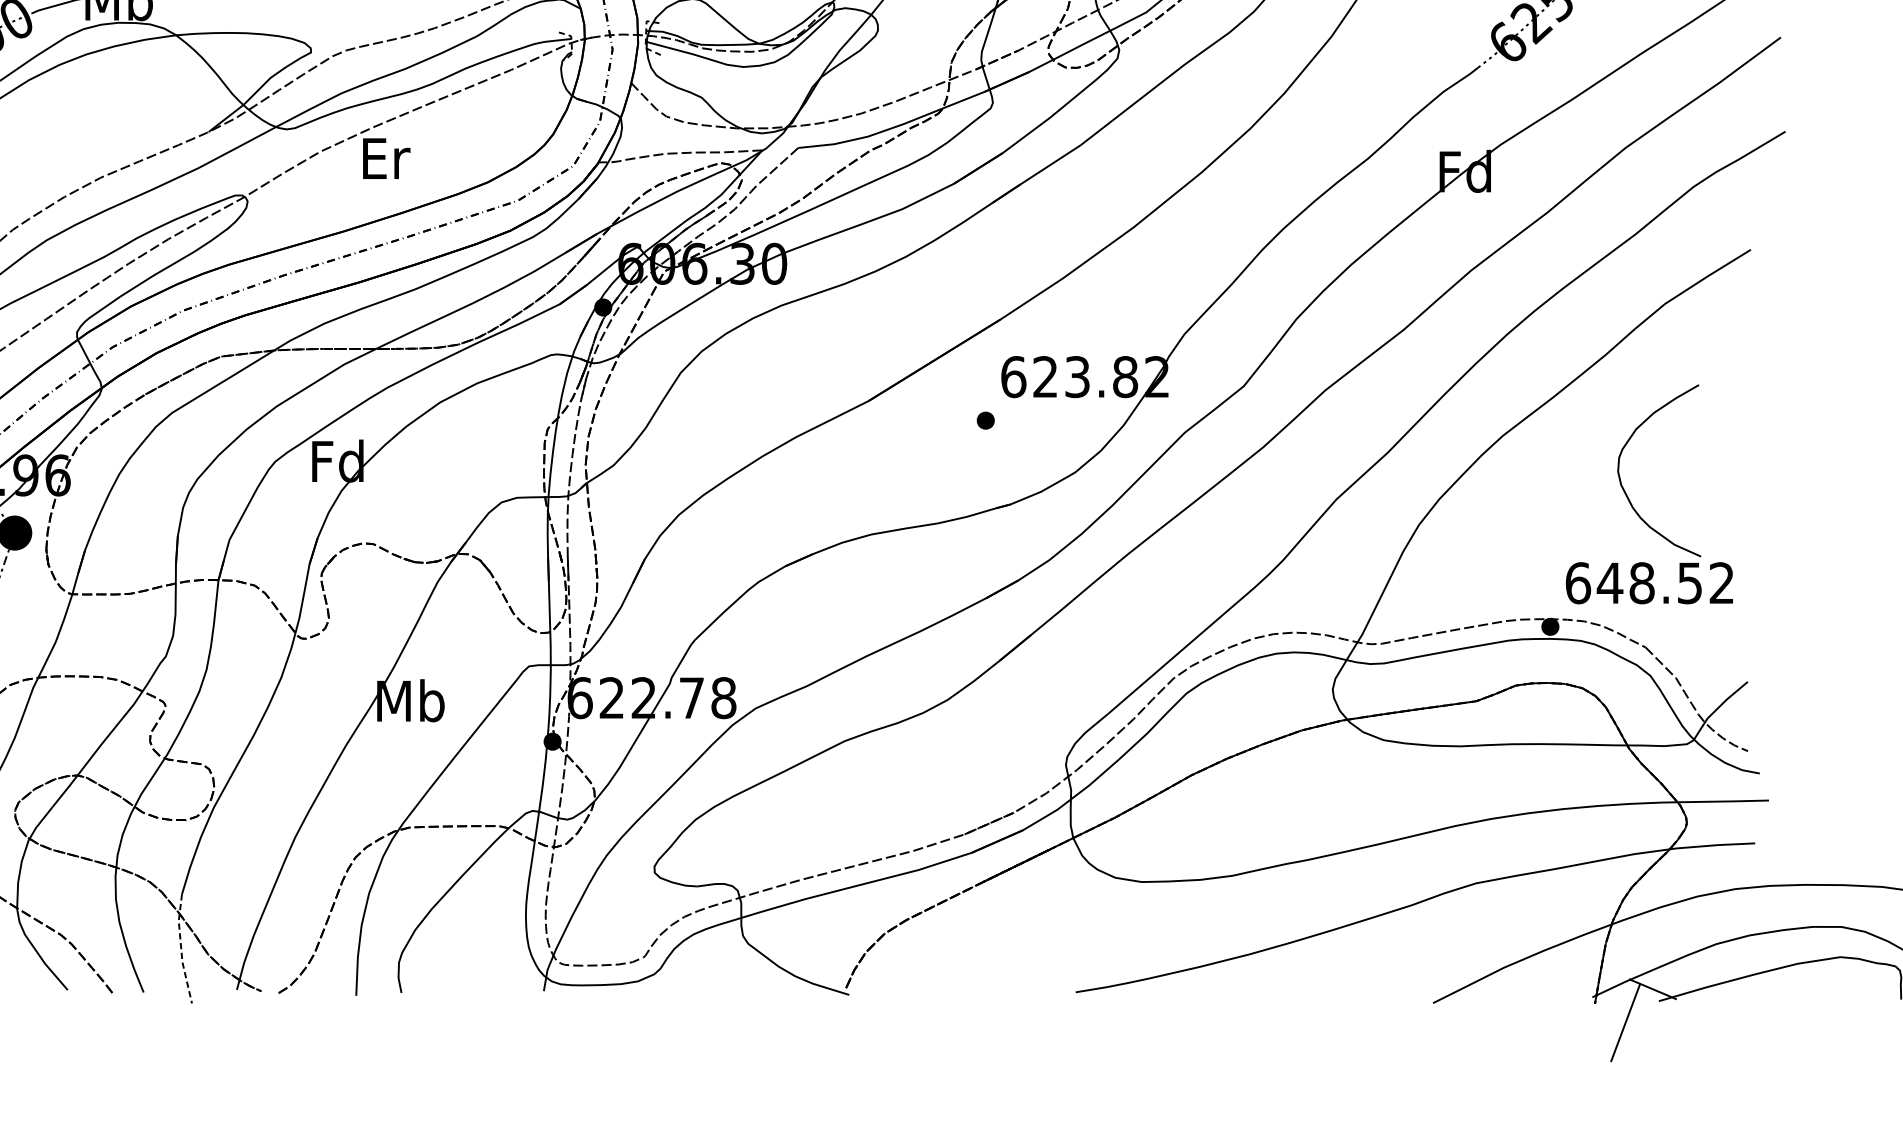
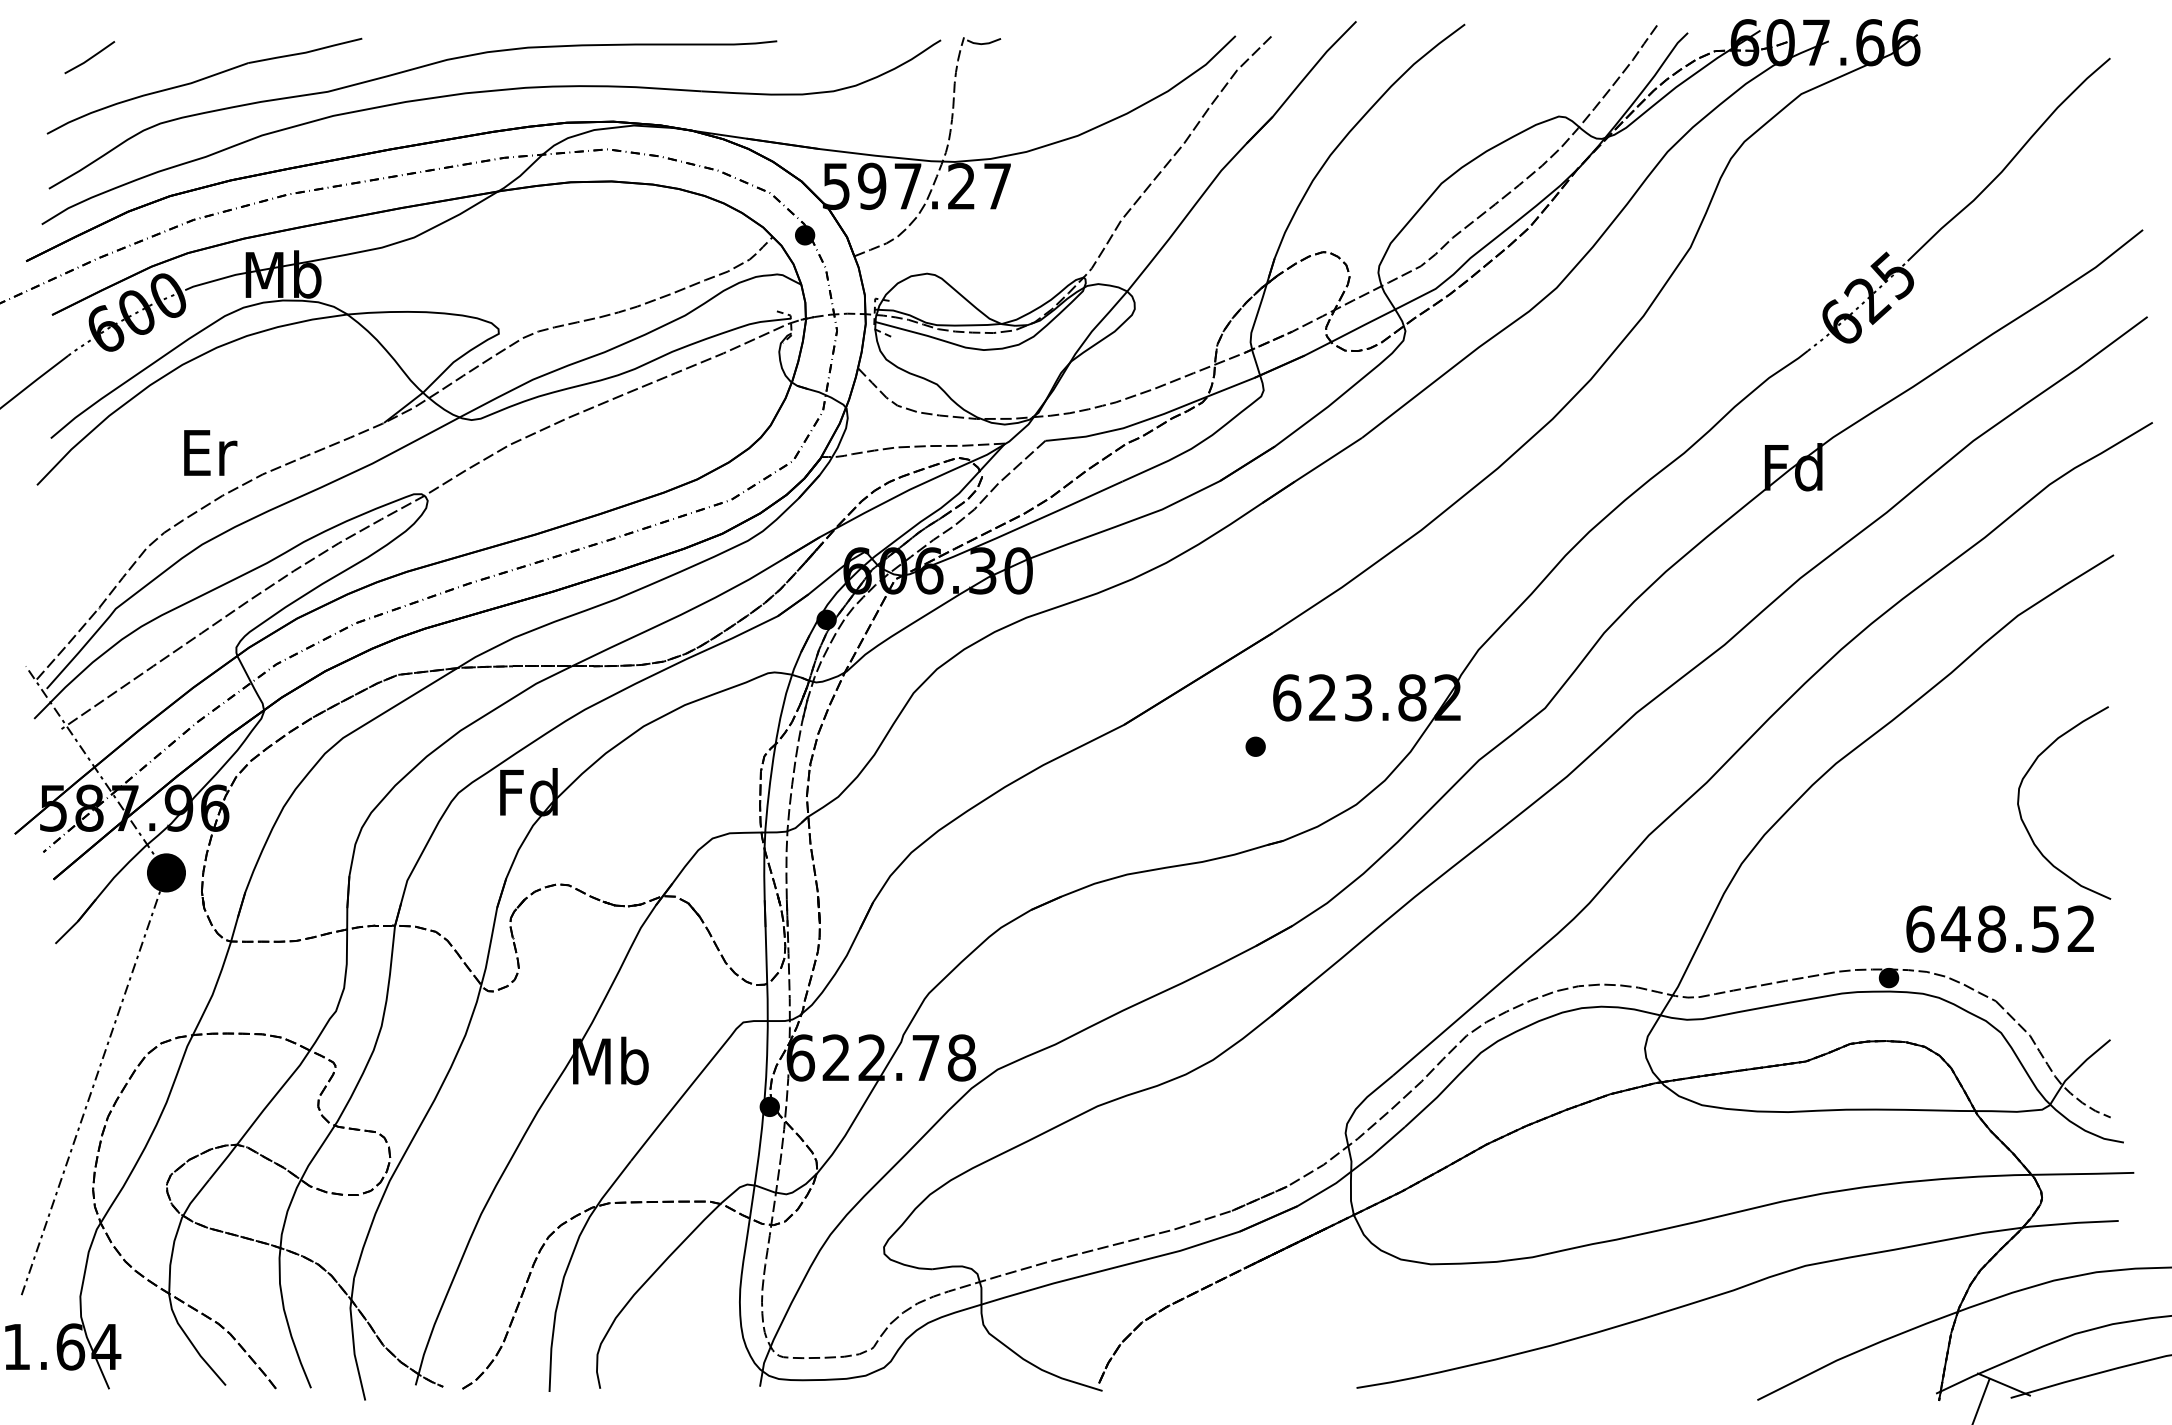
text: (386, 158) -> (210, 452), moved
curve: (1621, 480) -> (2021, 813), moved
line: (181, 949) -> (353, 1339), dashed -> solid

